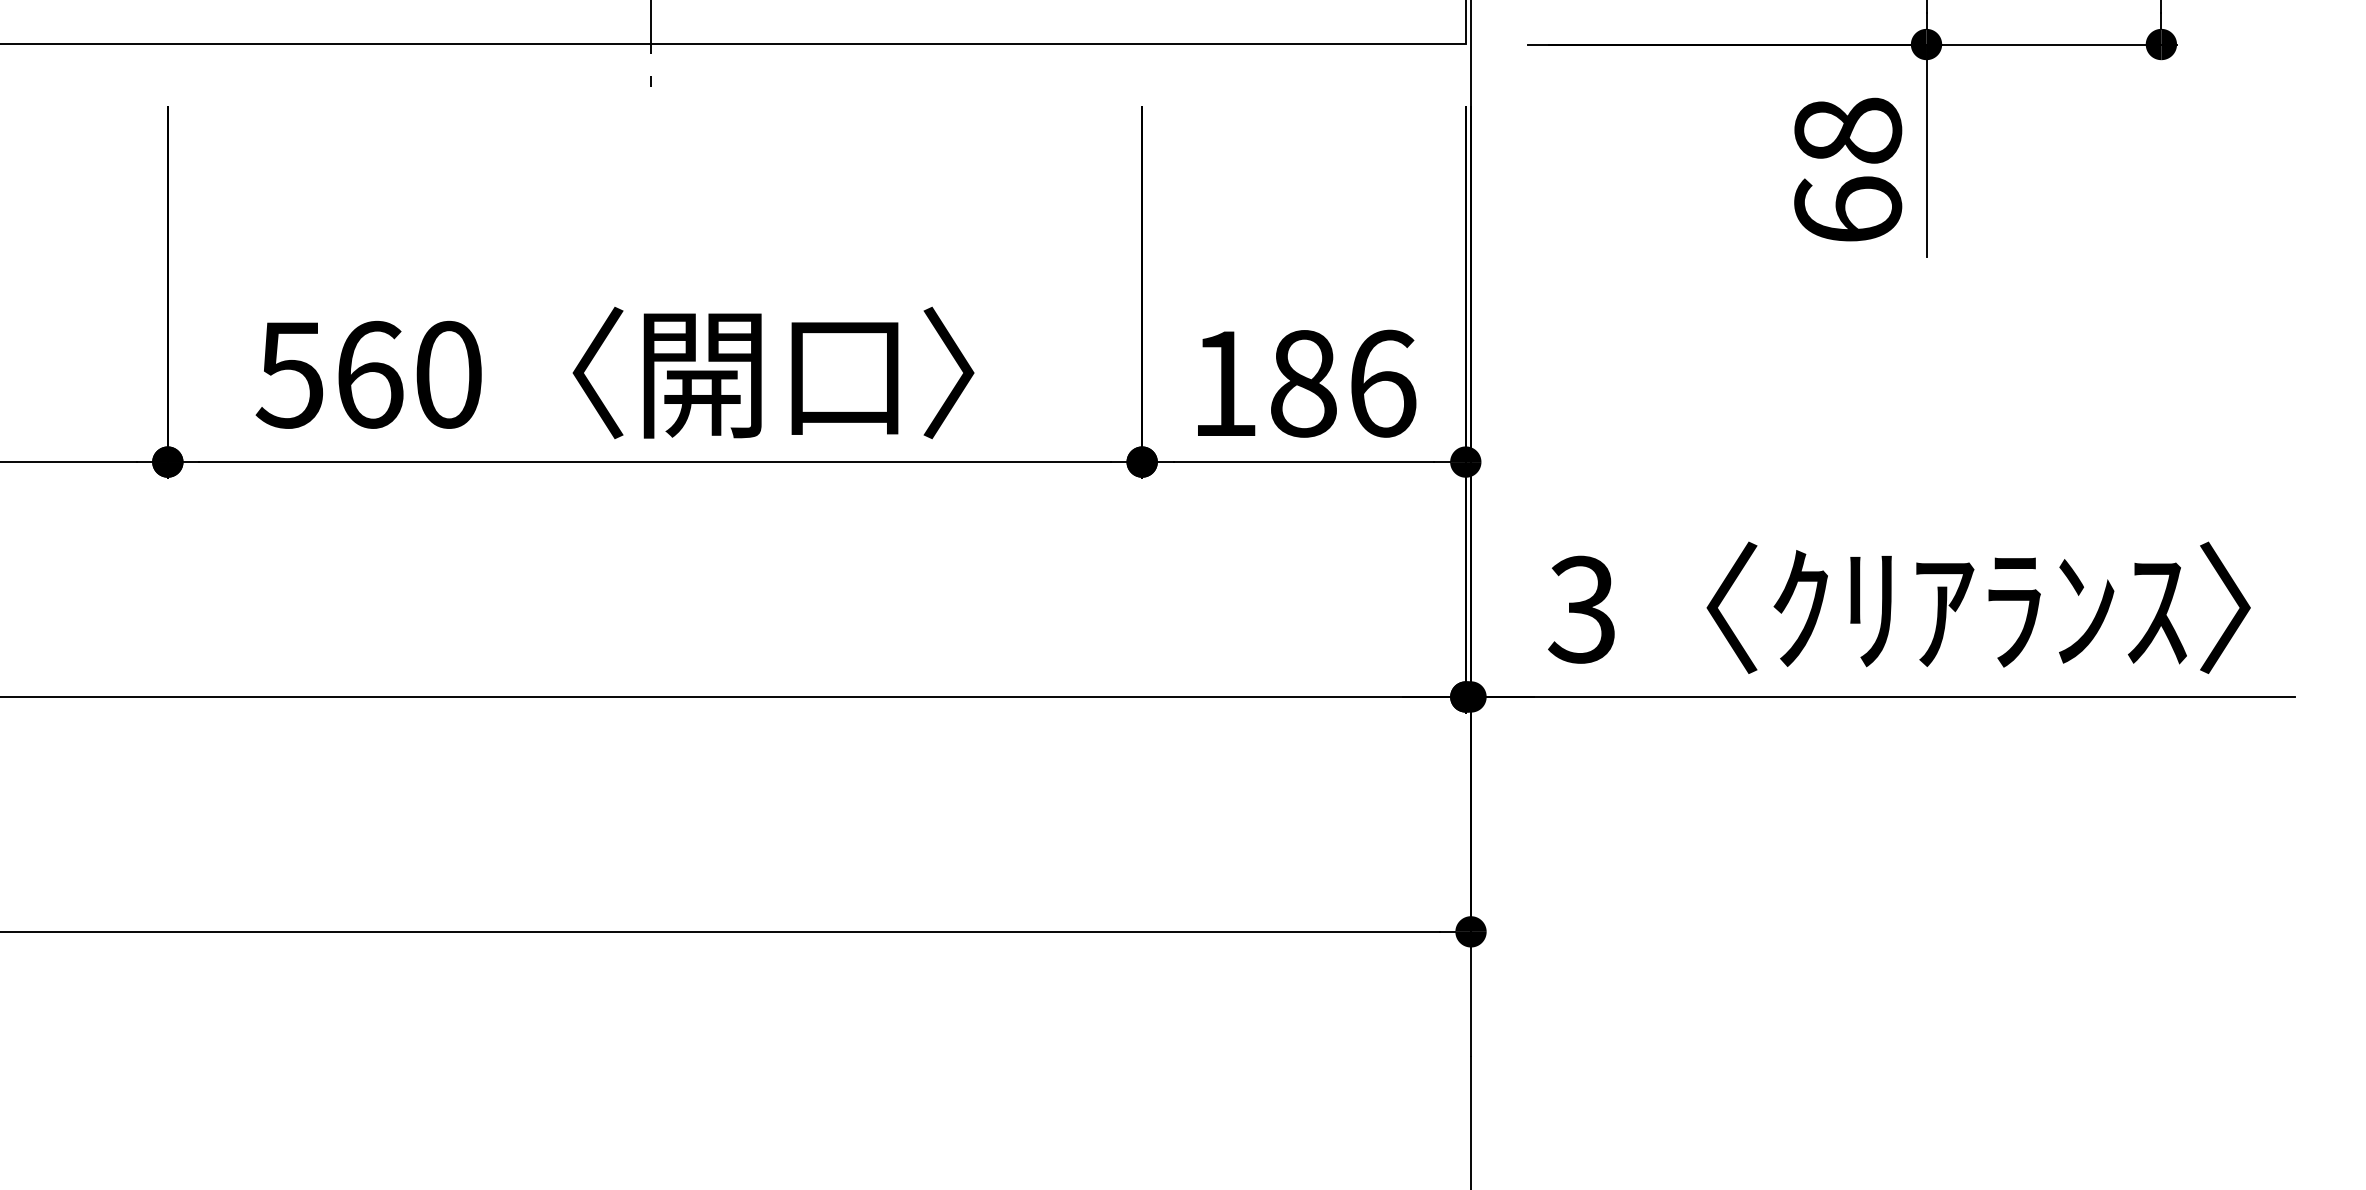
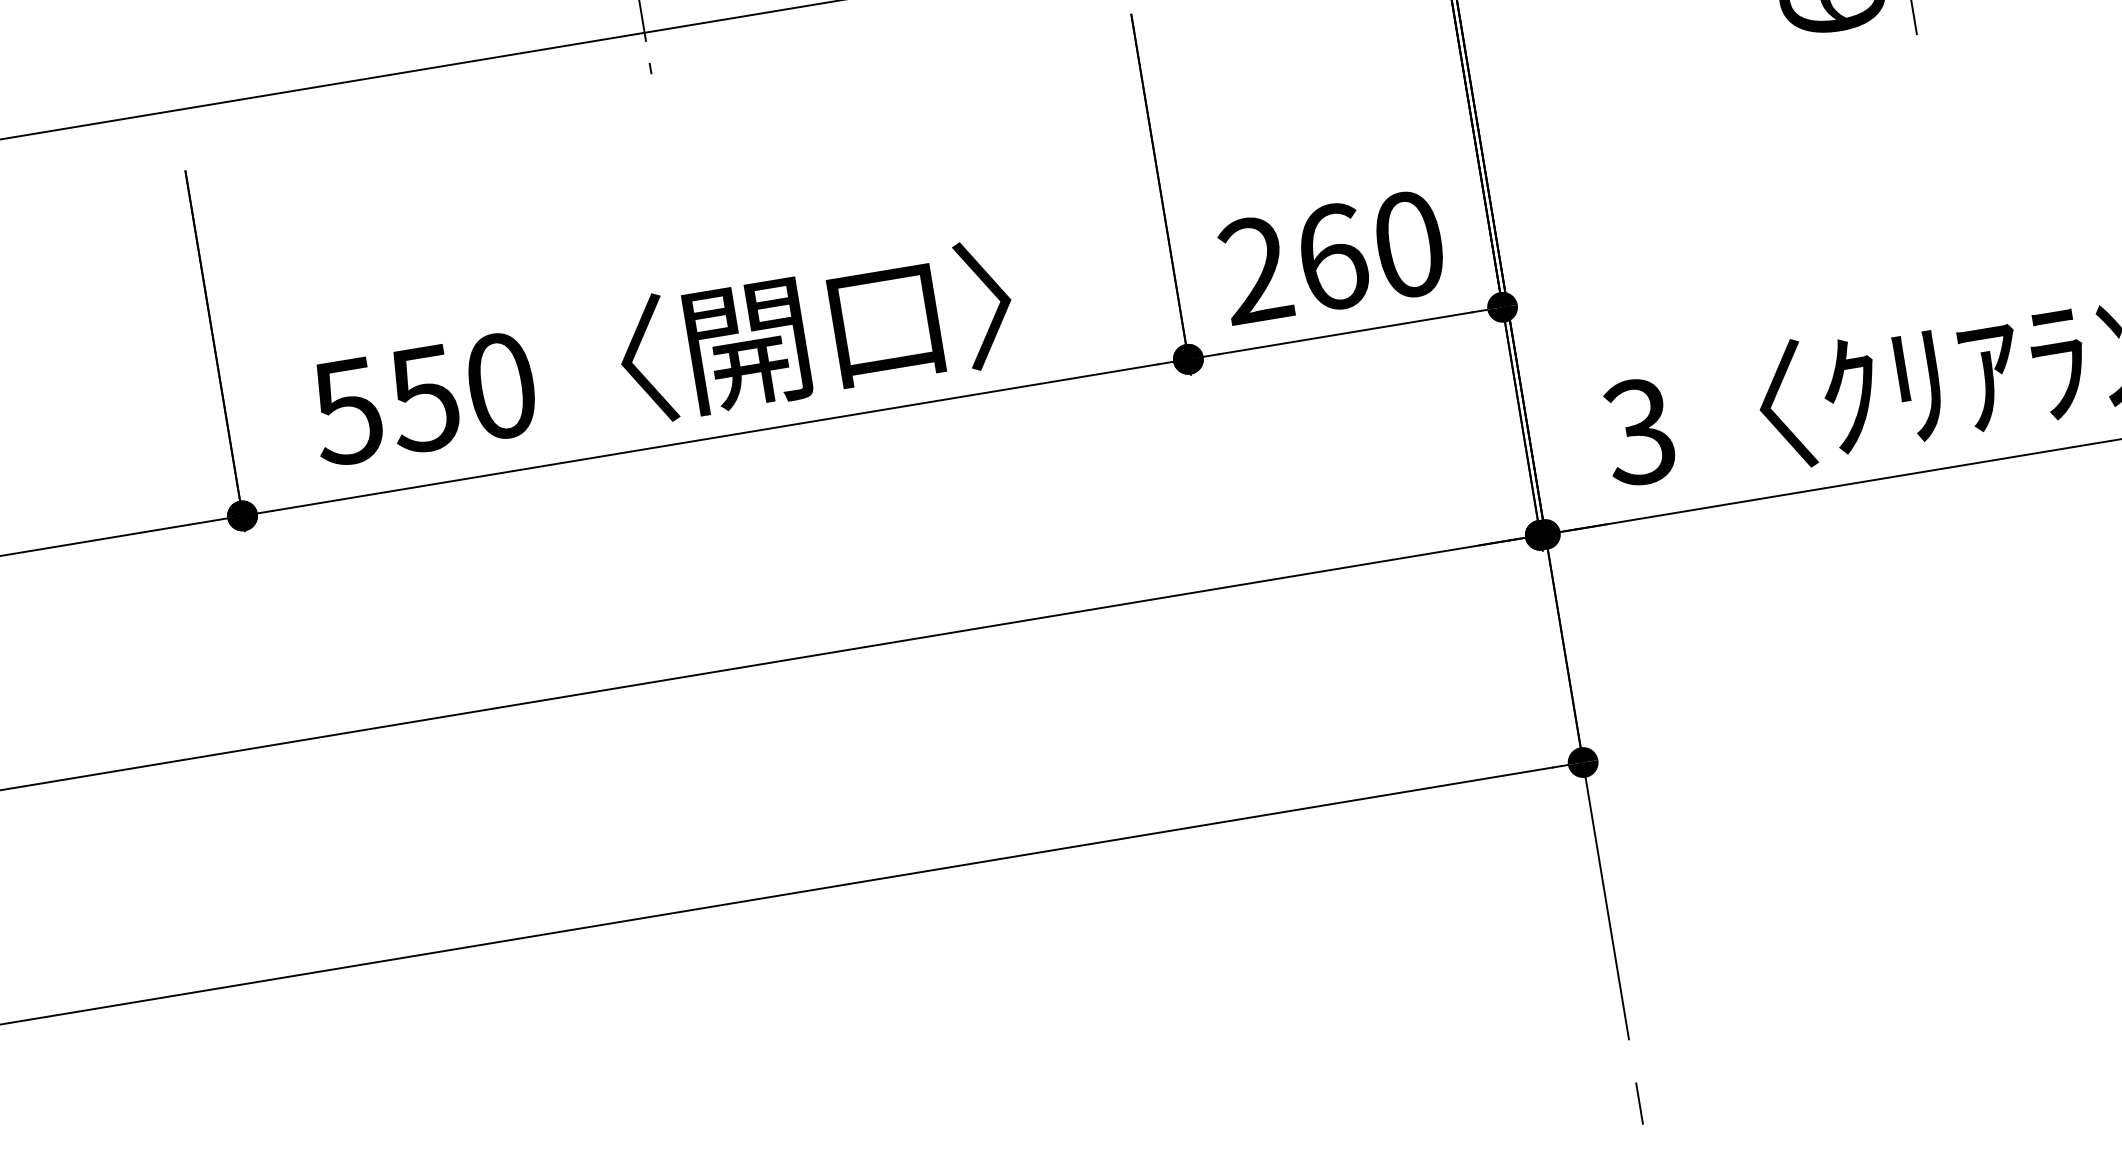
text: (368, 374) -> (423, 398), 560 -> 550
text: (1303, 383) -> (1332, 257), 186 -> 260

